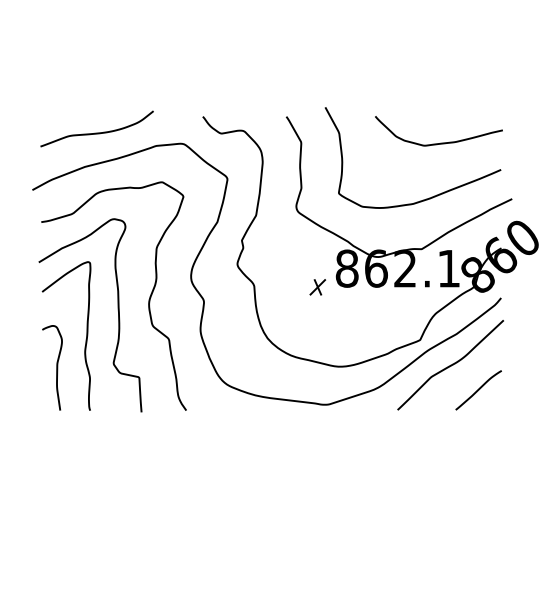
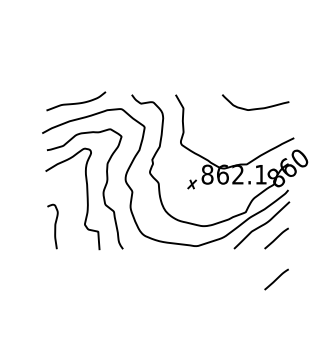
curve: (425, 197) -> (248, 137), removed
curve: (84, 340) -> (69, 212), removed
line: (478, 468) -> (276, 279), added

